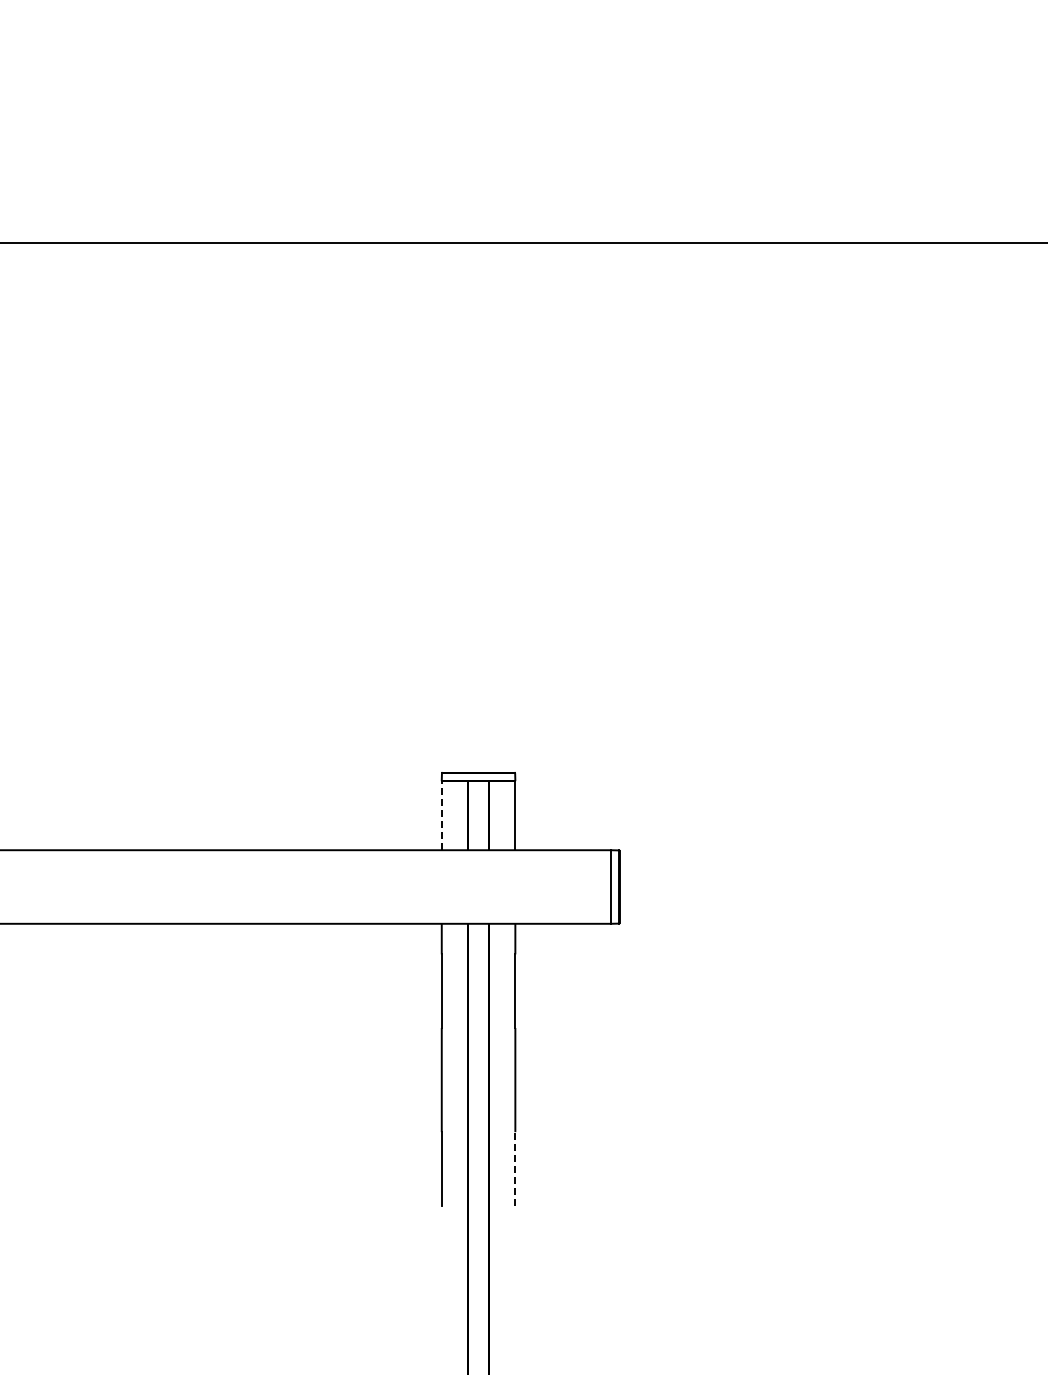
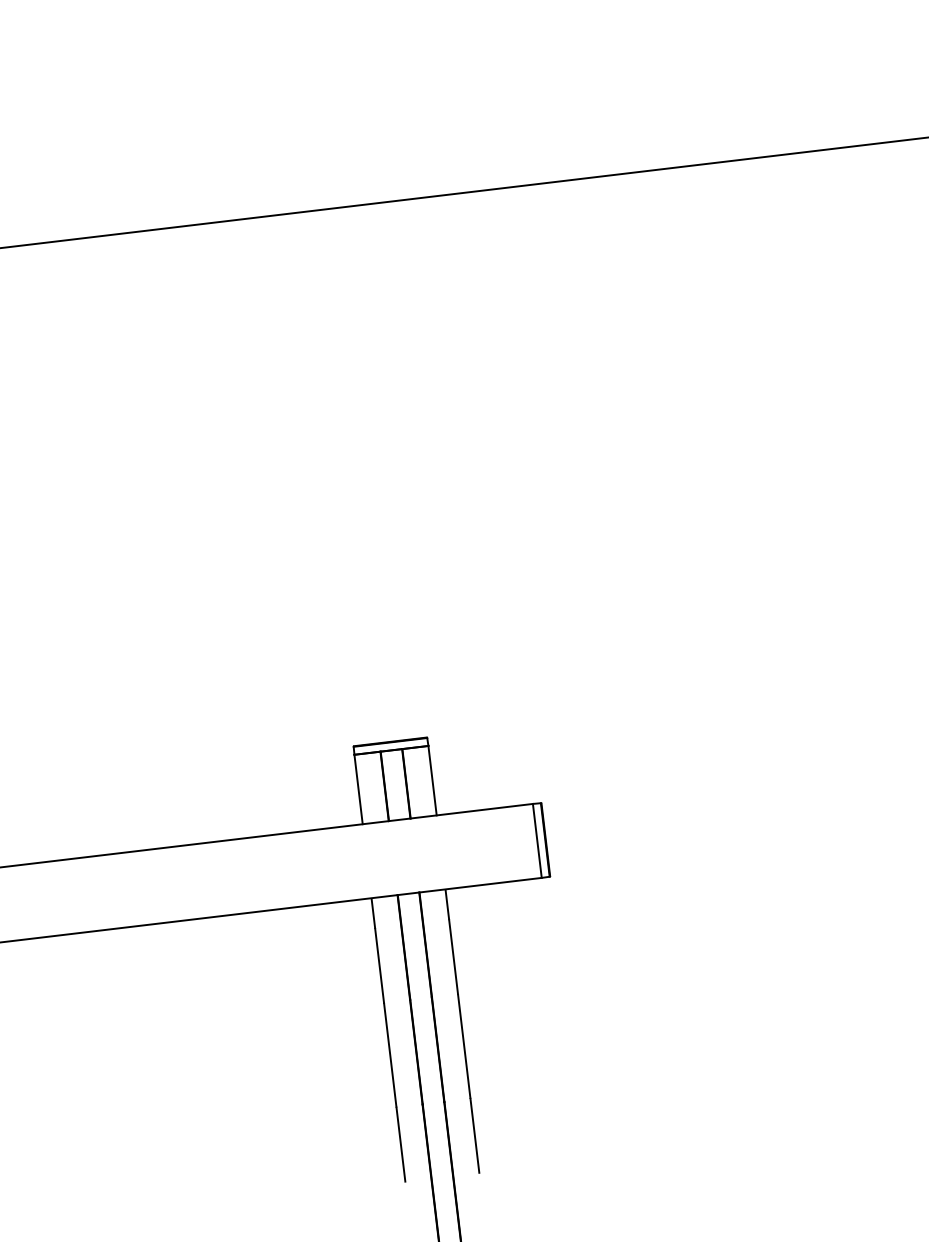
line: (441, 815) -> (358, 789), dashed -> solid
line: (515, 1168) -> (474, 1135), dashed -> solid

